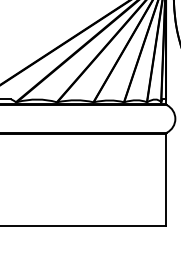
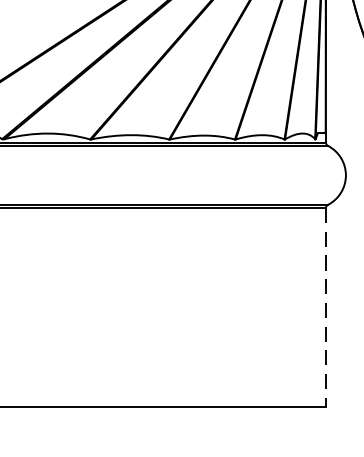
line: (166, 180) -> (326, 308), solid -> dashed

